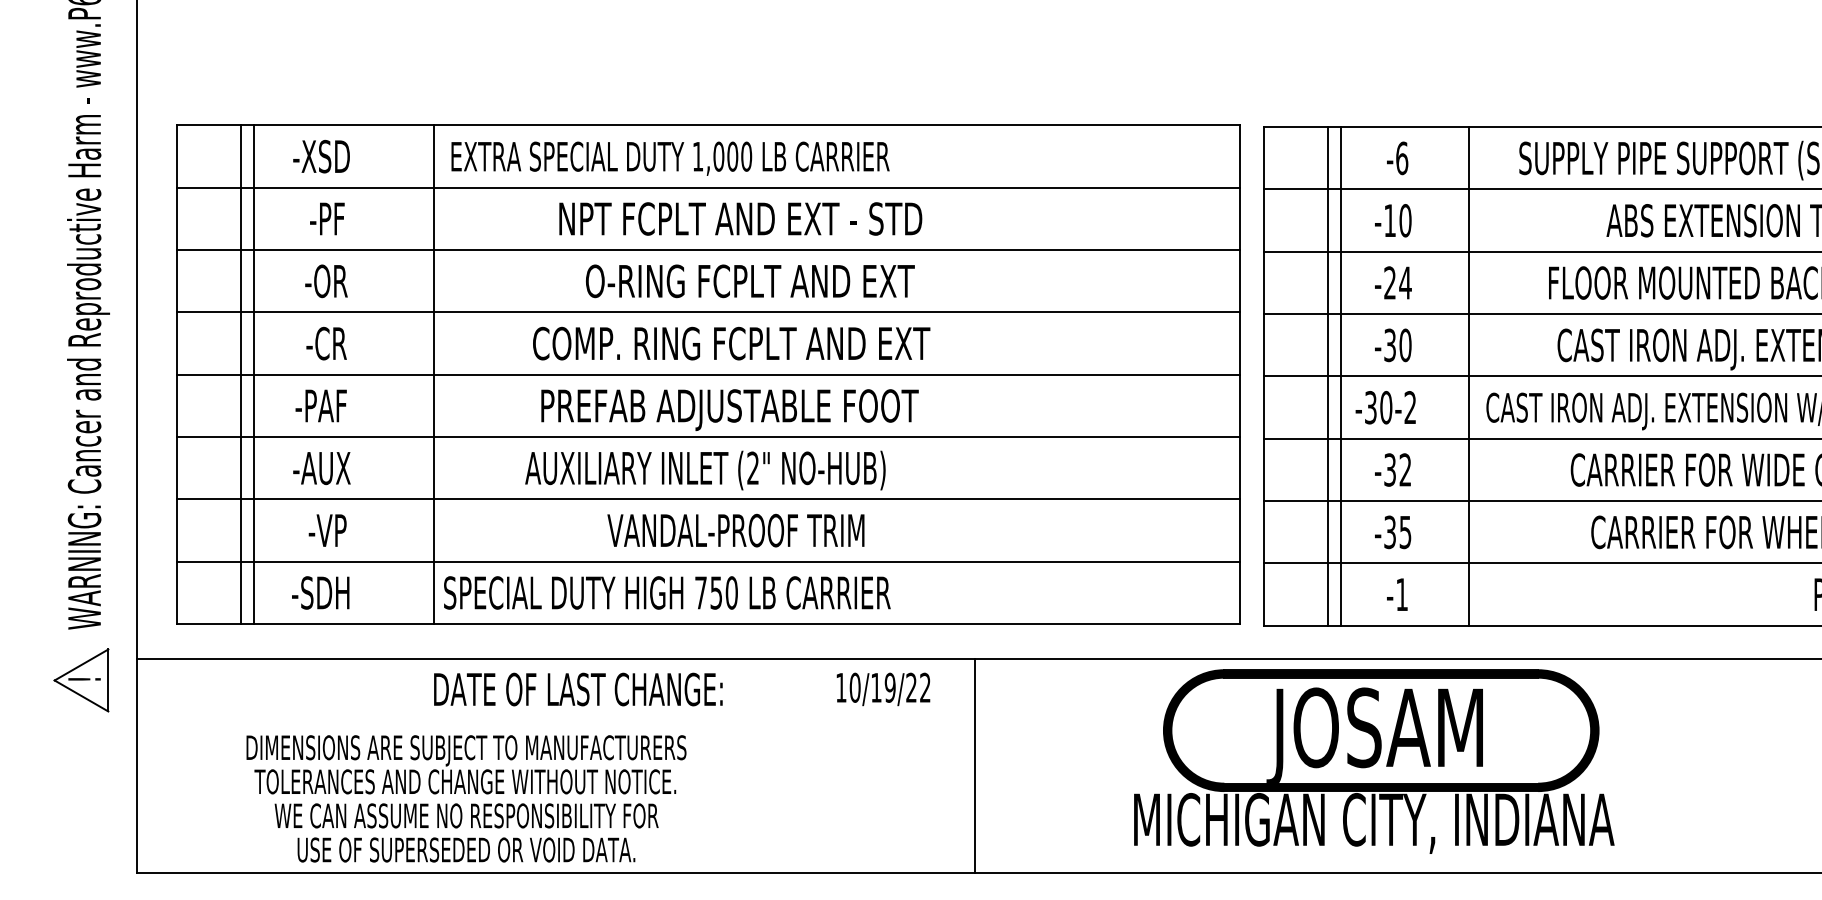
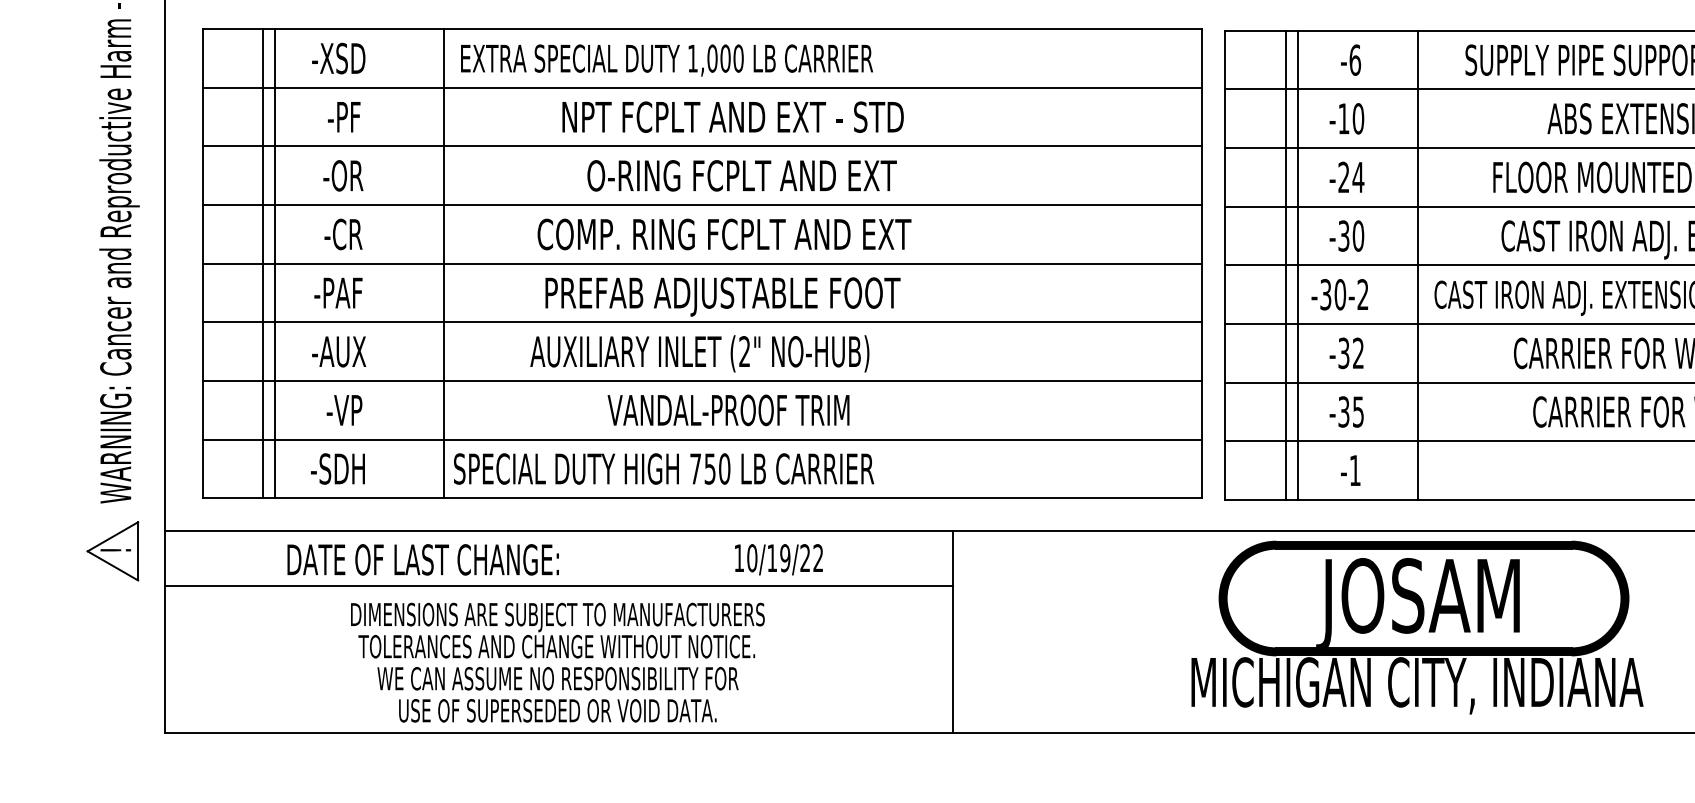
text: (578, 689) -> (423, 559), moved
text: (883, 689) -> (778, 559), moved
line: (555, 717) -> (558, 586), added
part: (1374, 761) -> (1417, 627), moved
text: (466, 798) -> (557, 662), moved

